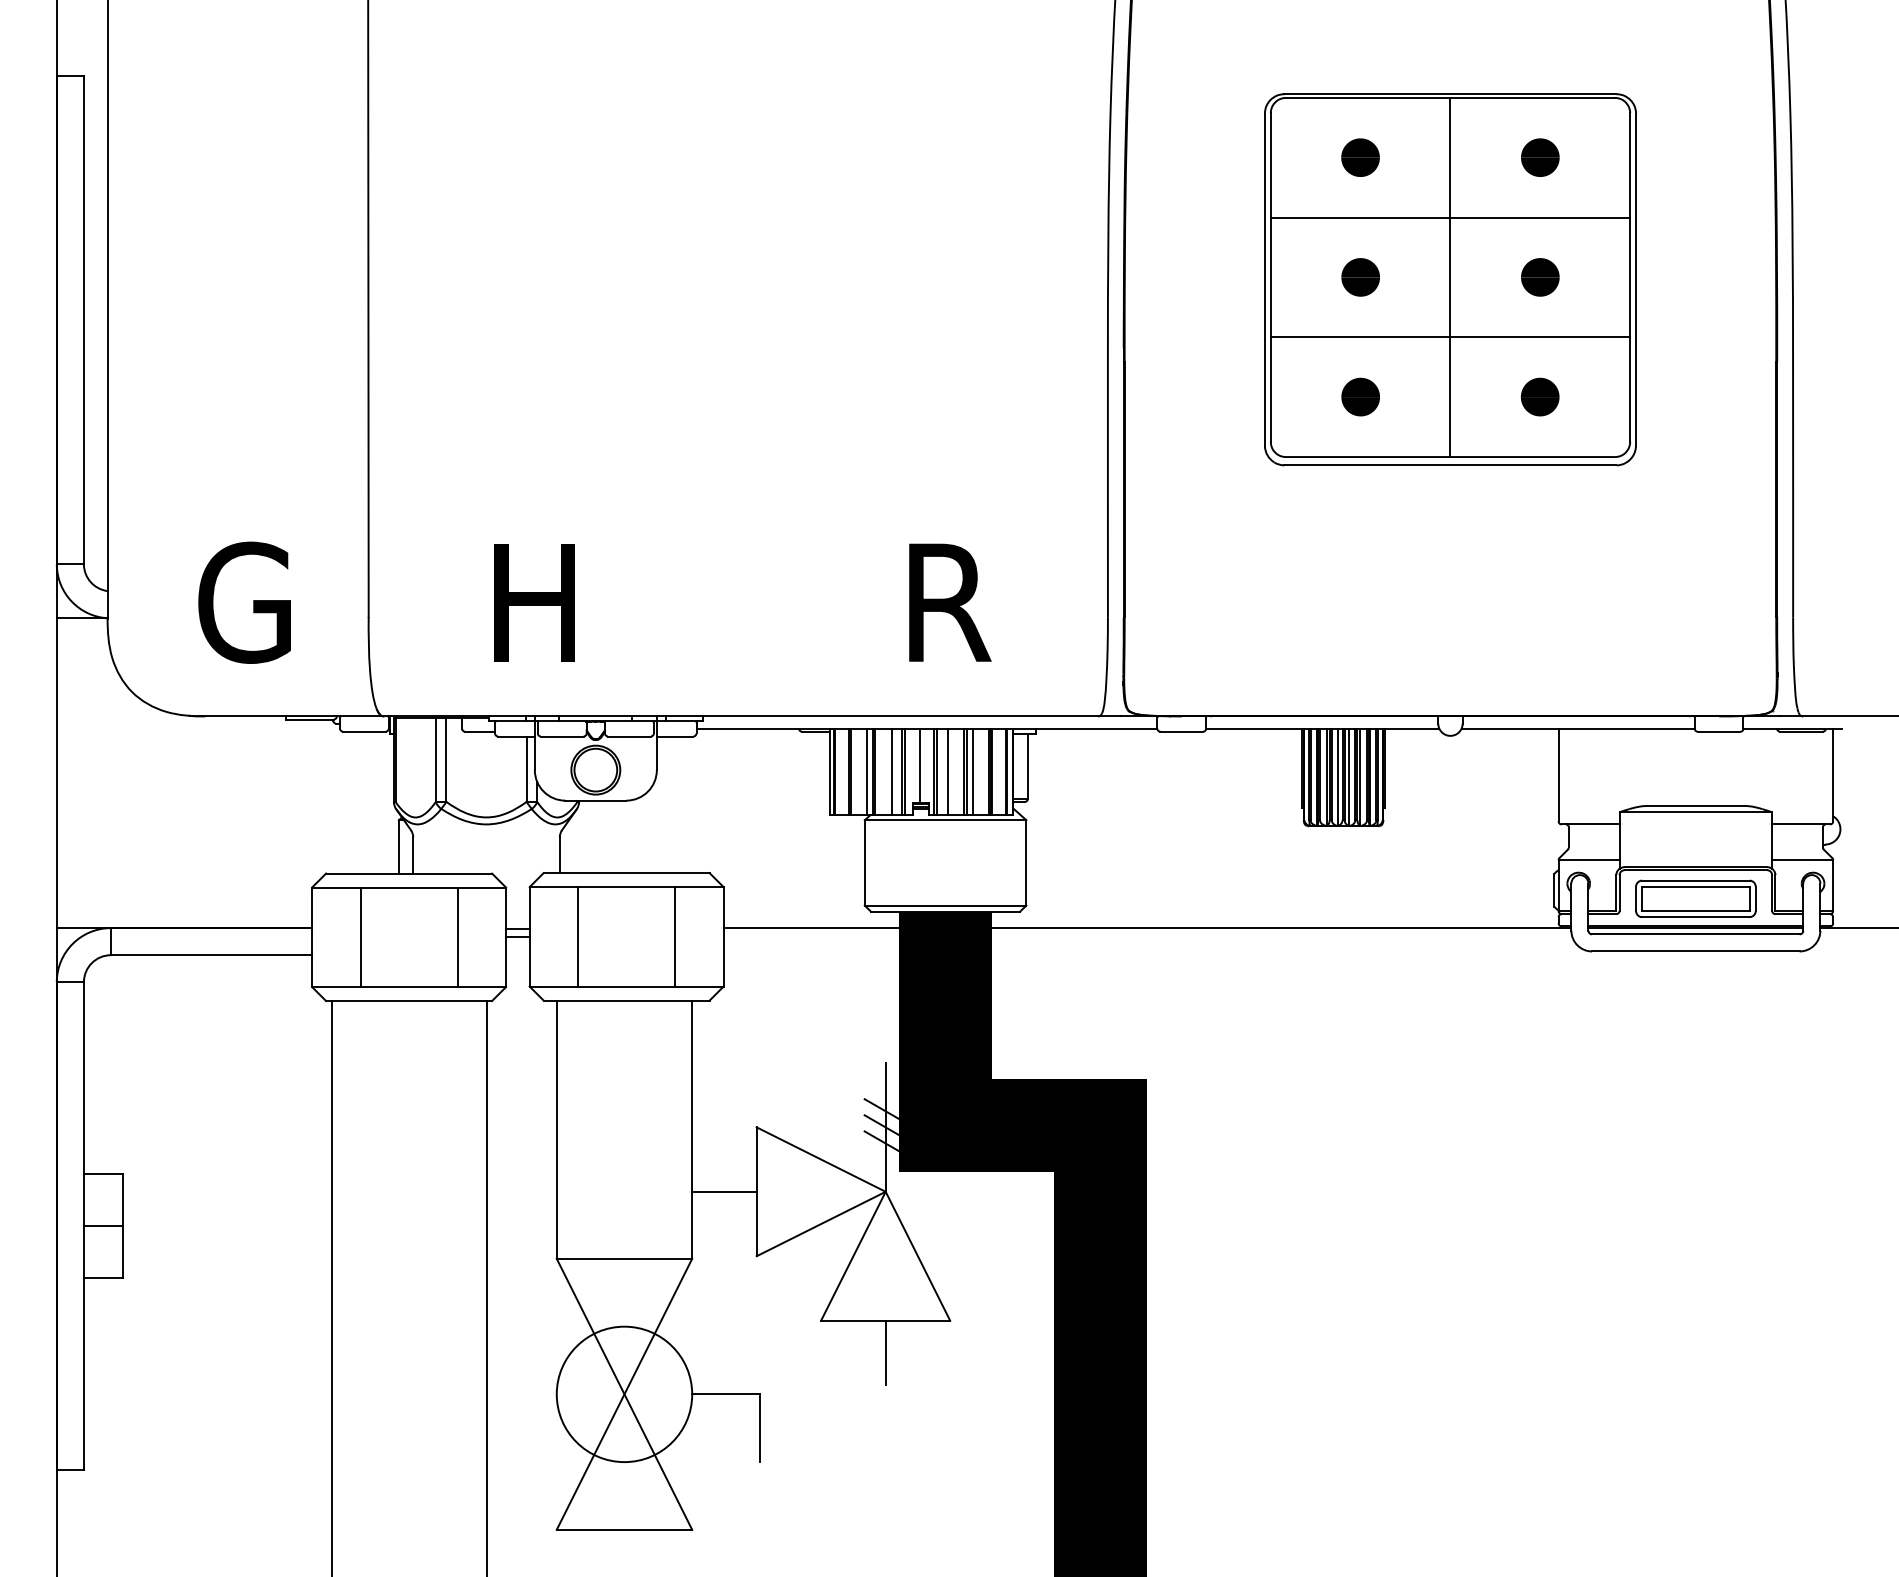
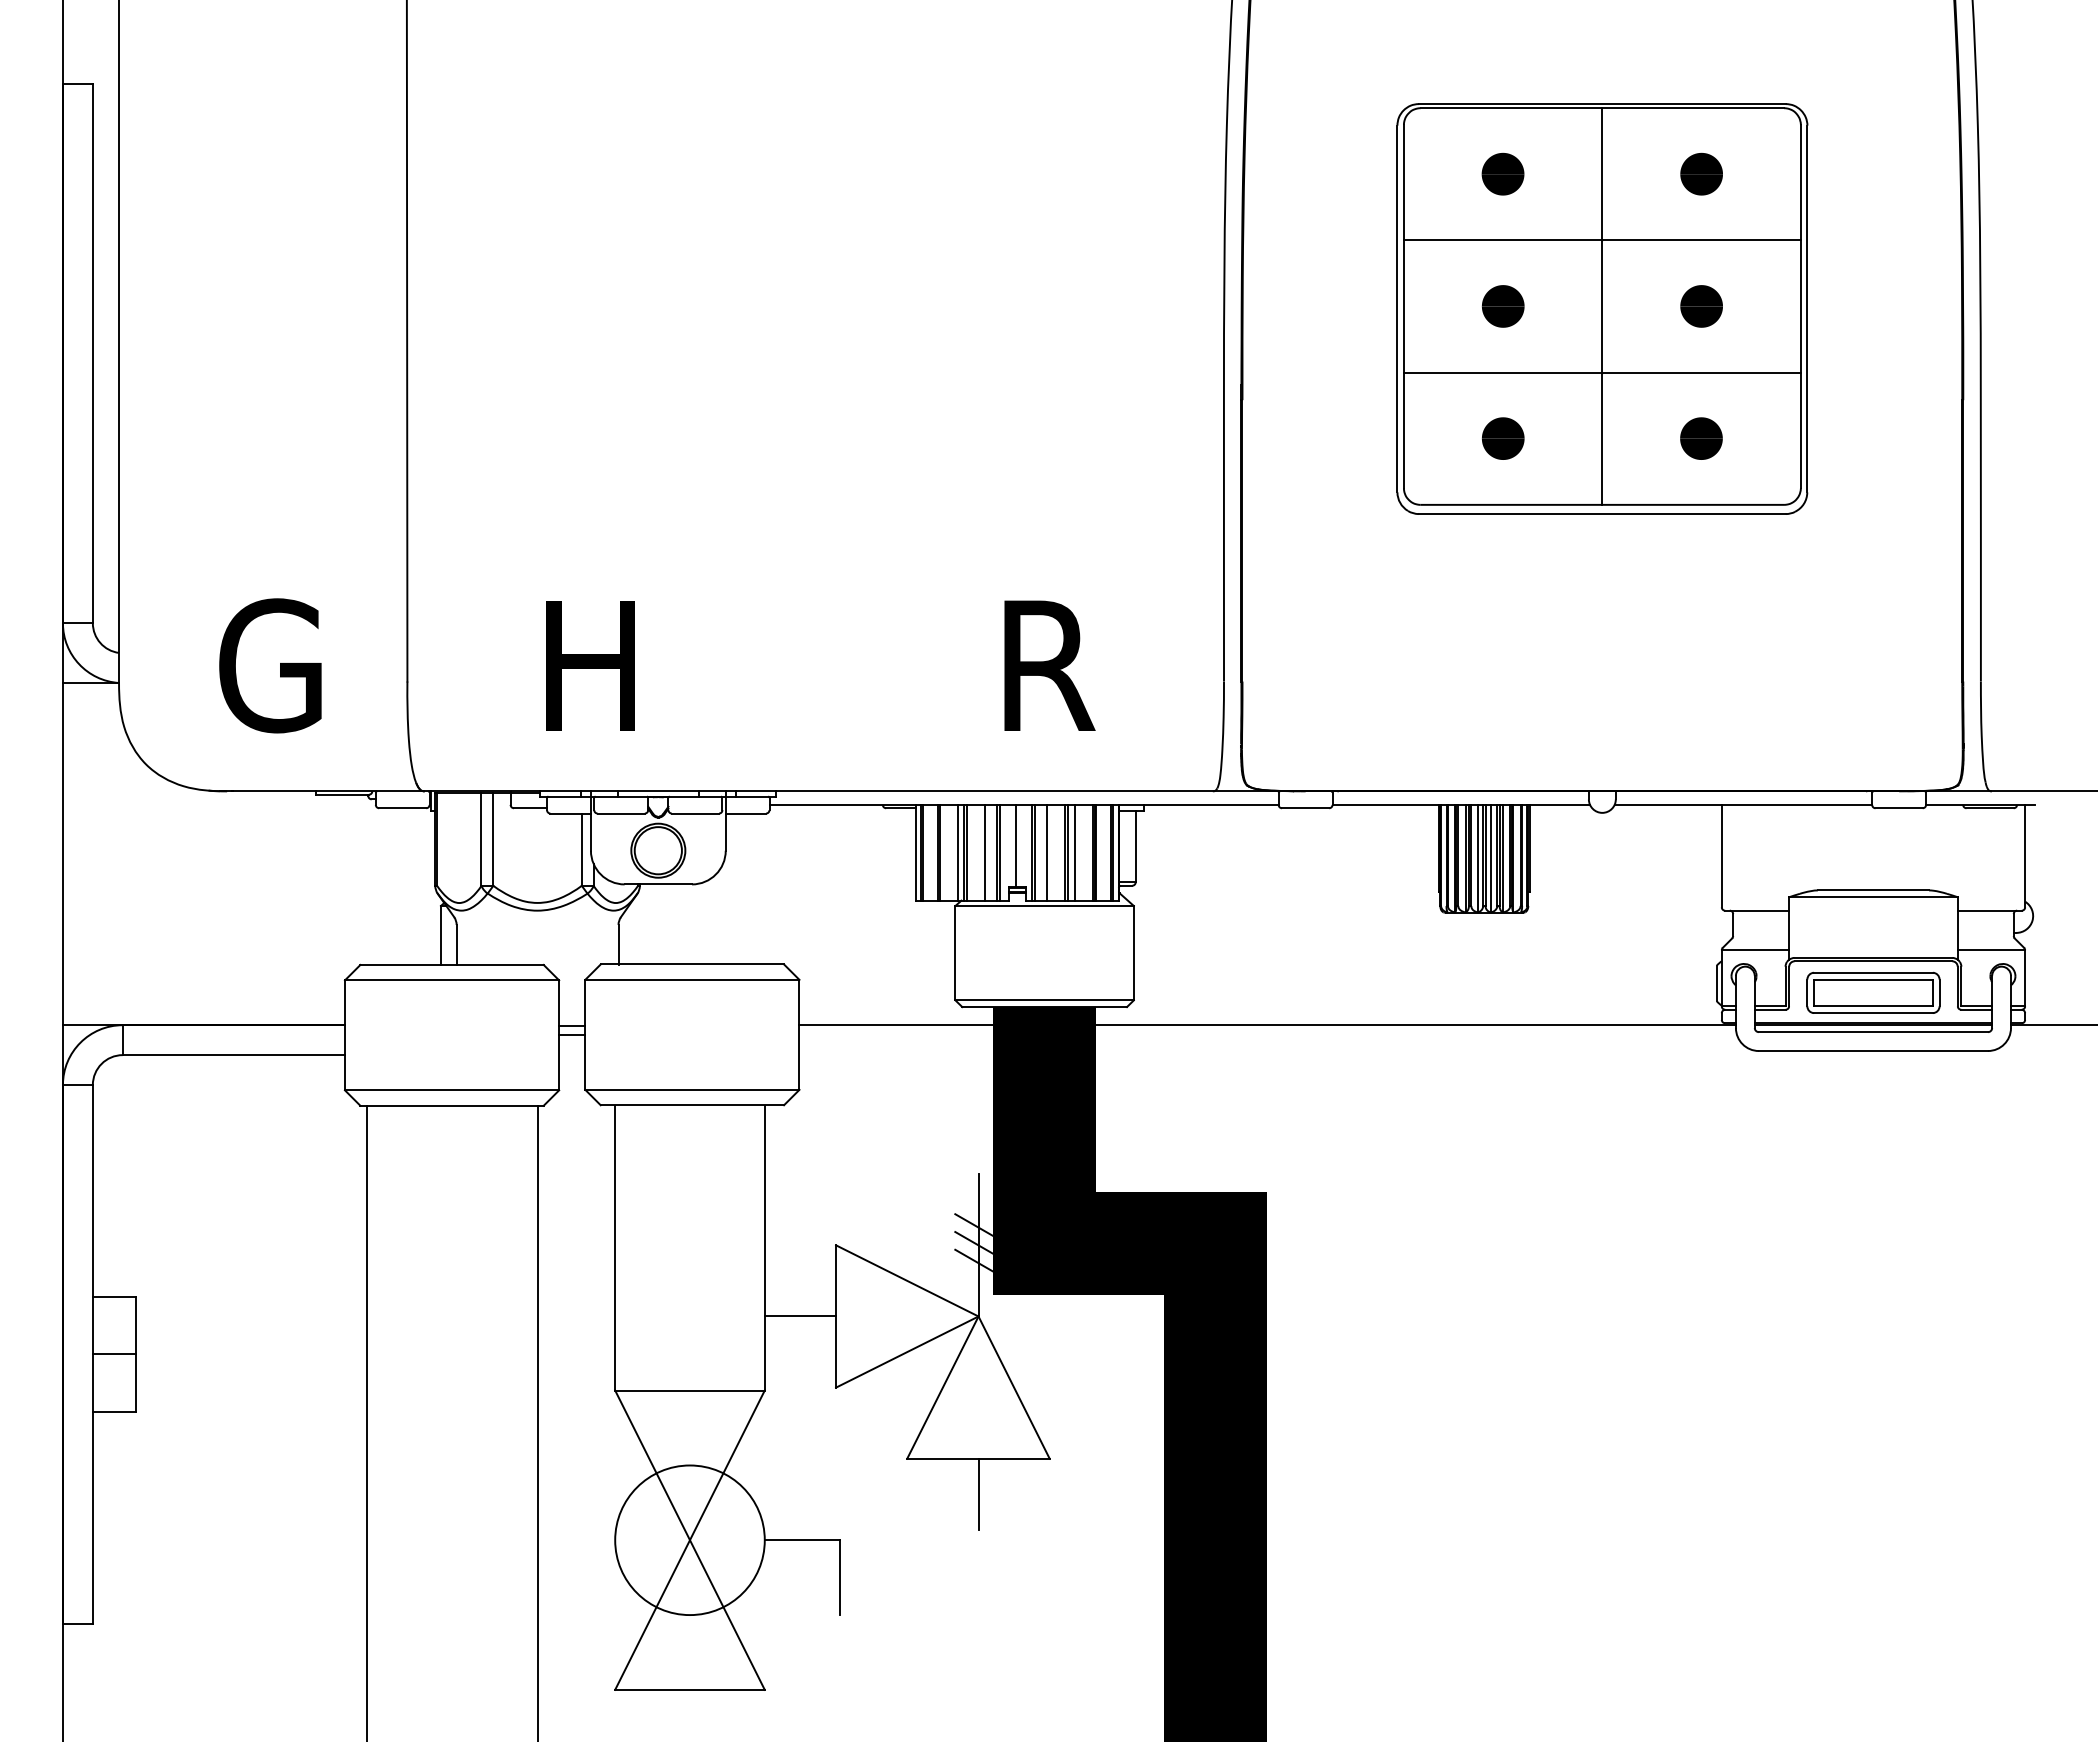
line: (577, 936) -> (638, 1034), removed
line: (674, 936) -> (745, 1034), removed
line: (360, 937) -> (398, 1035), removed
line: (457, 937) -> (505, 1035), removed

